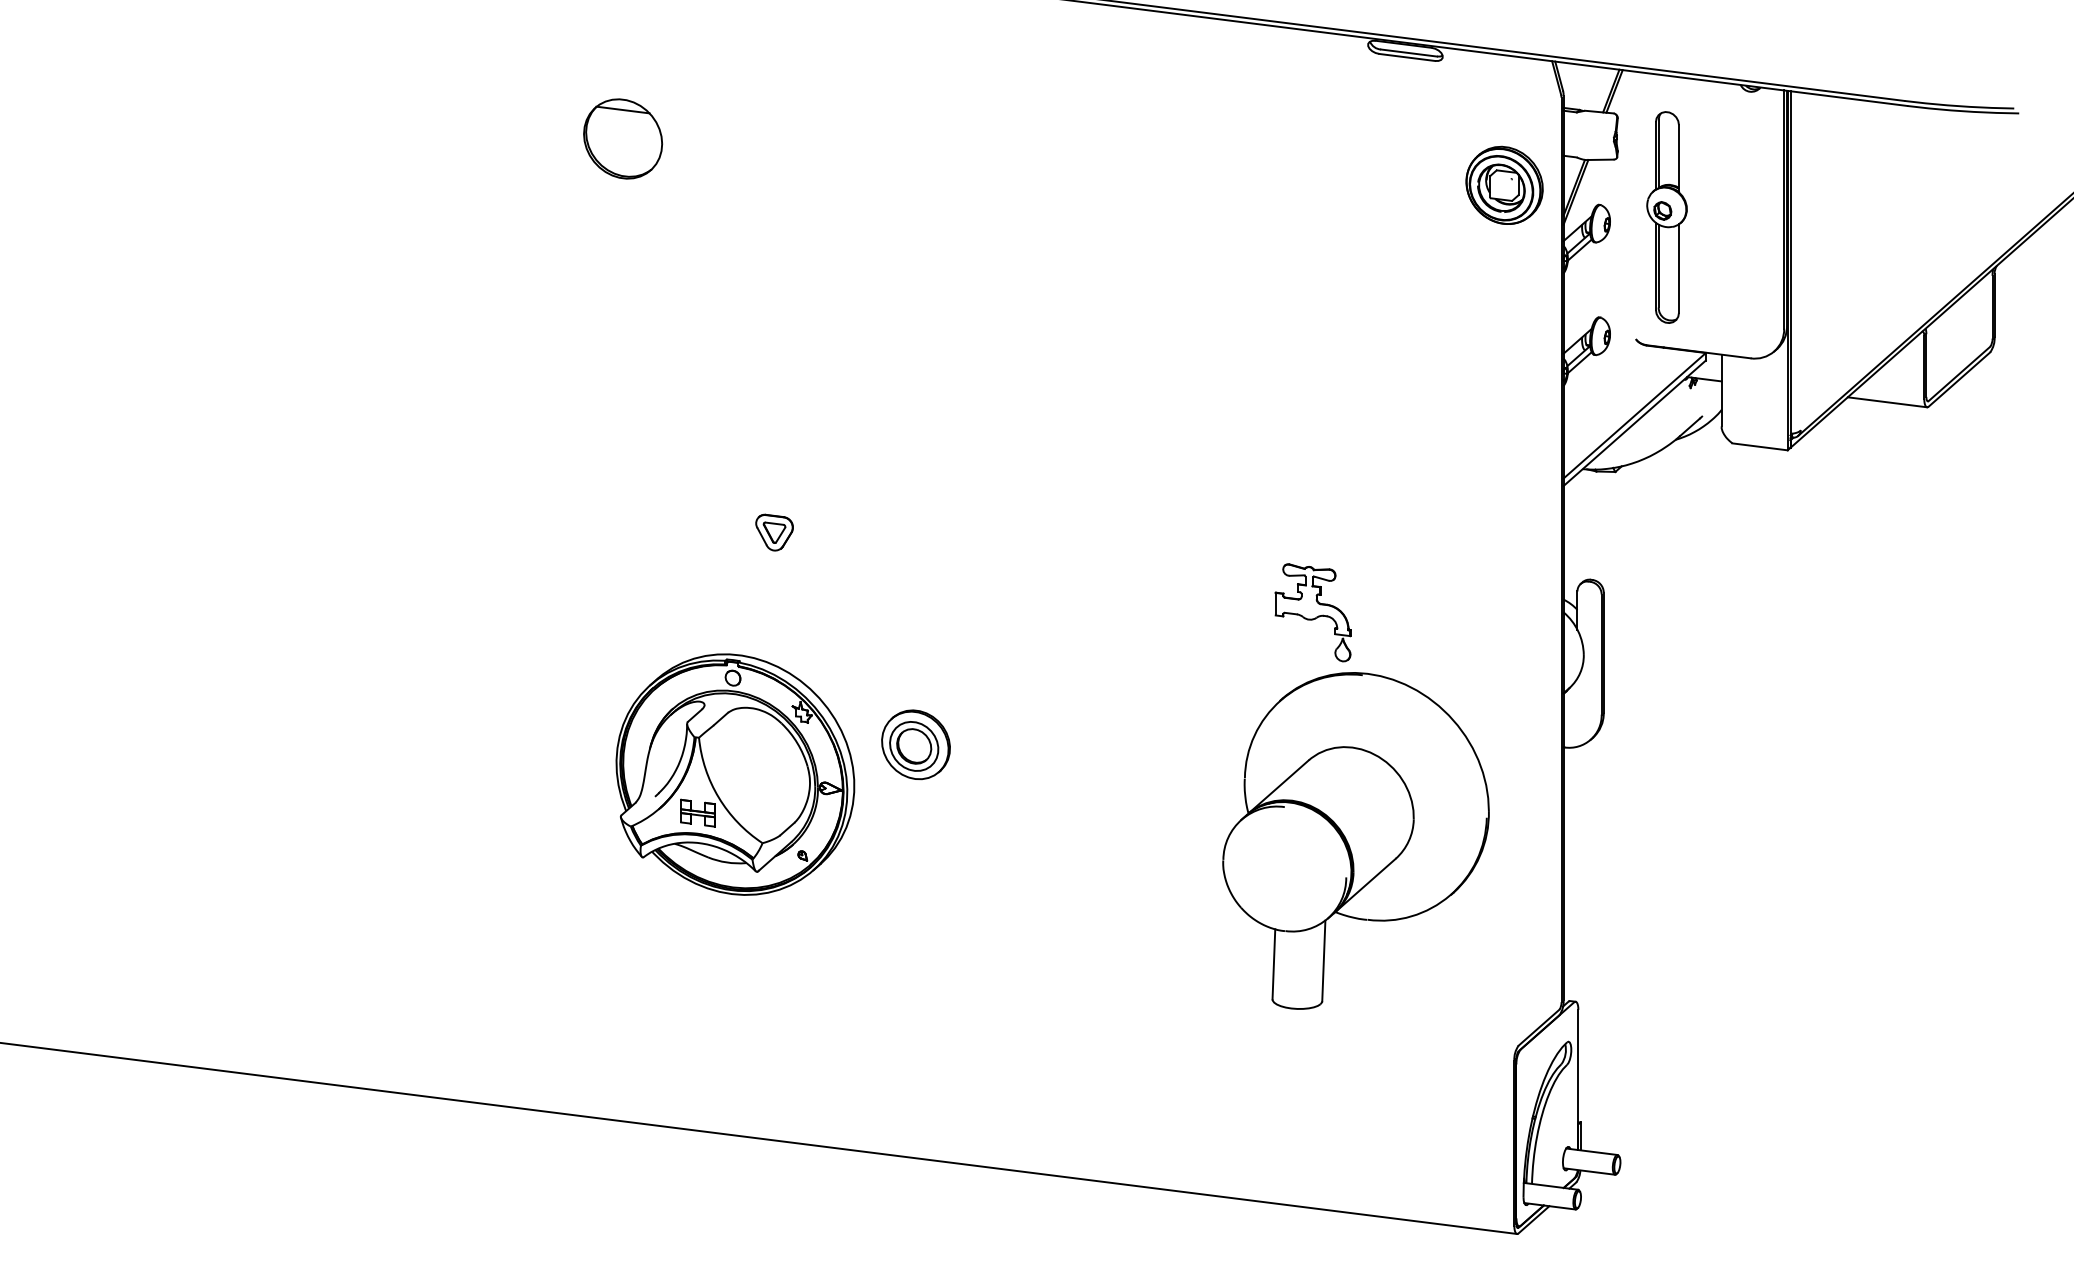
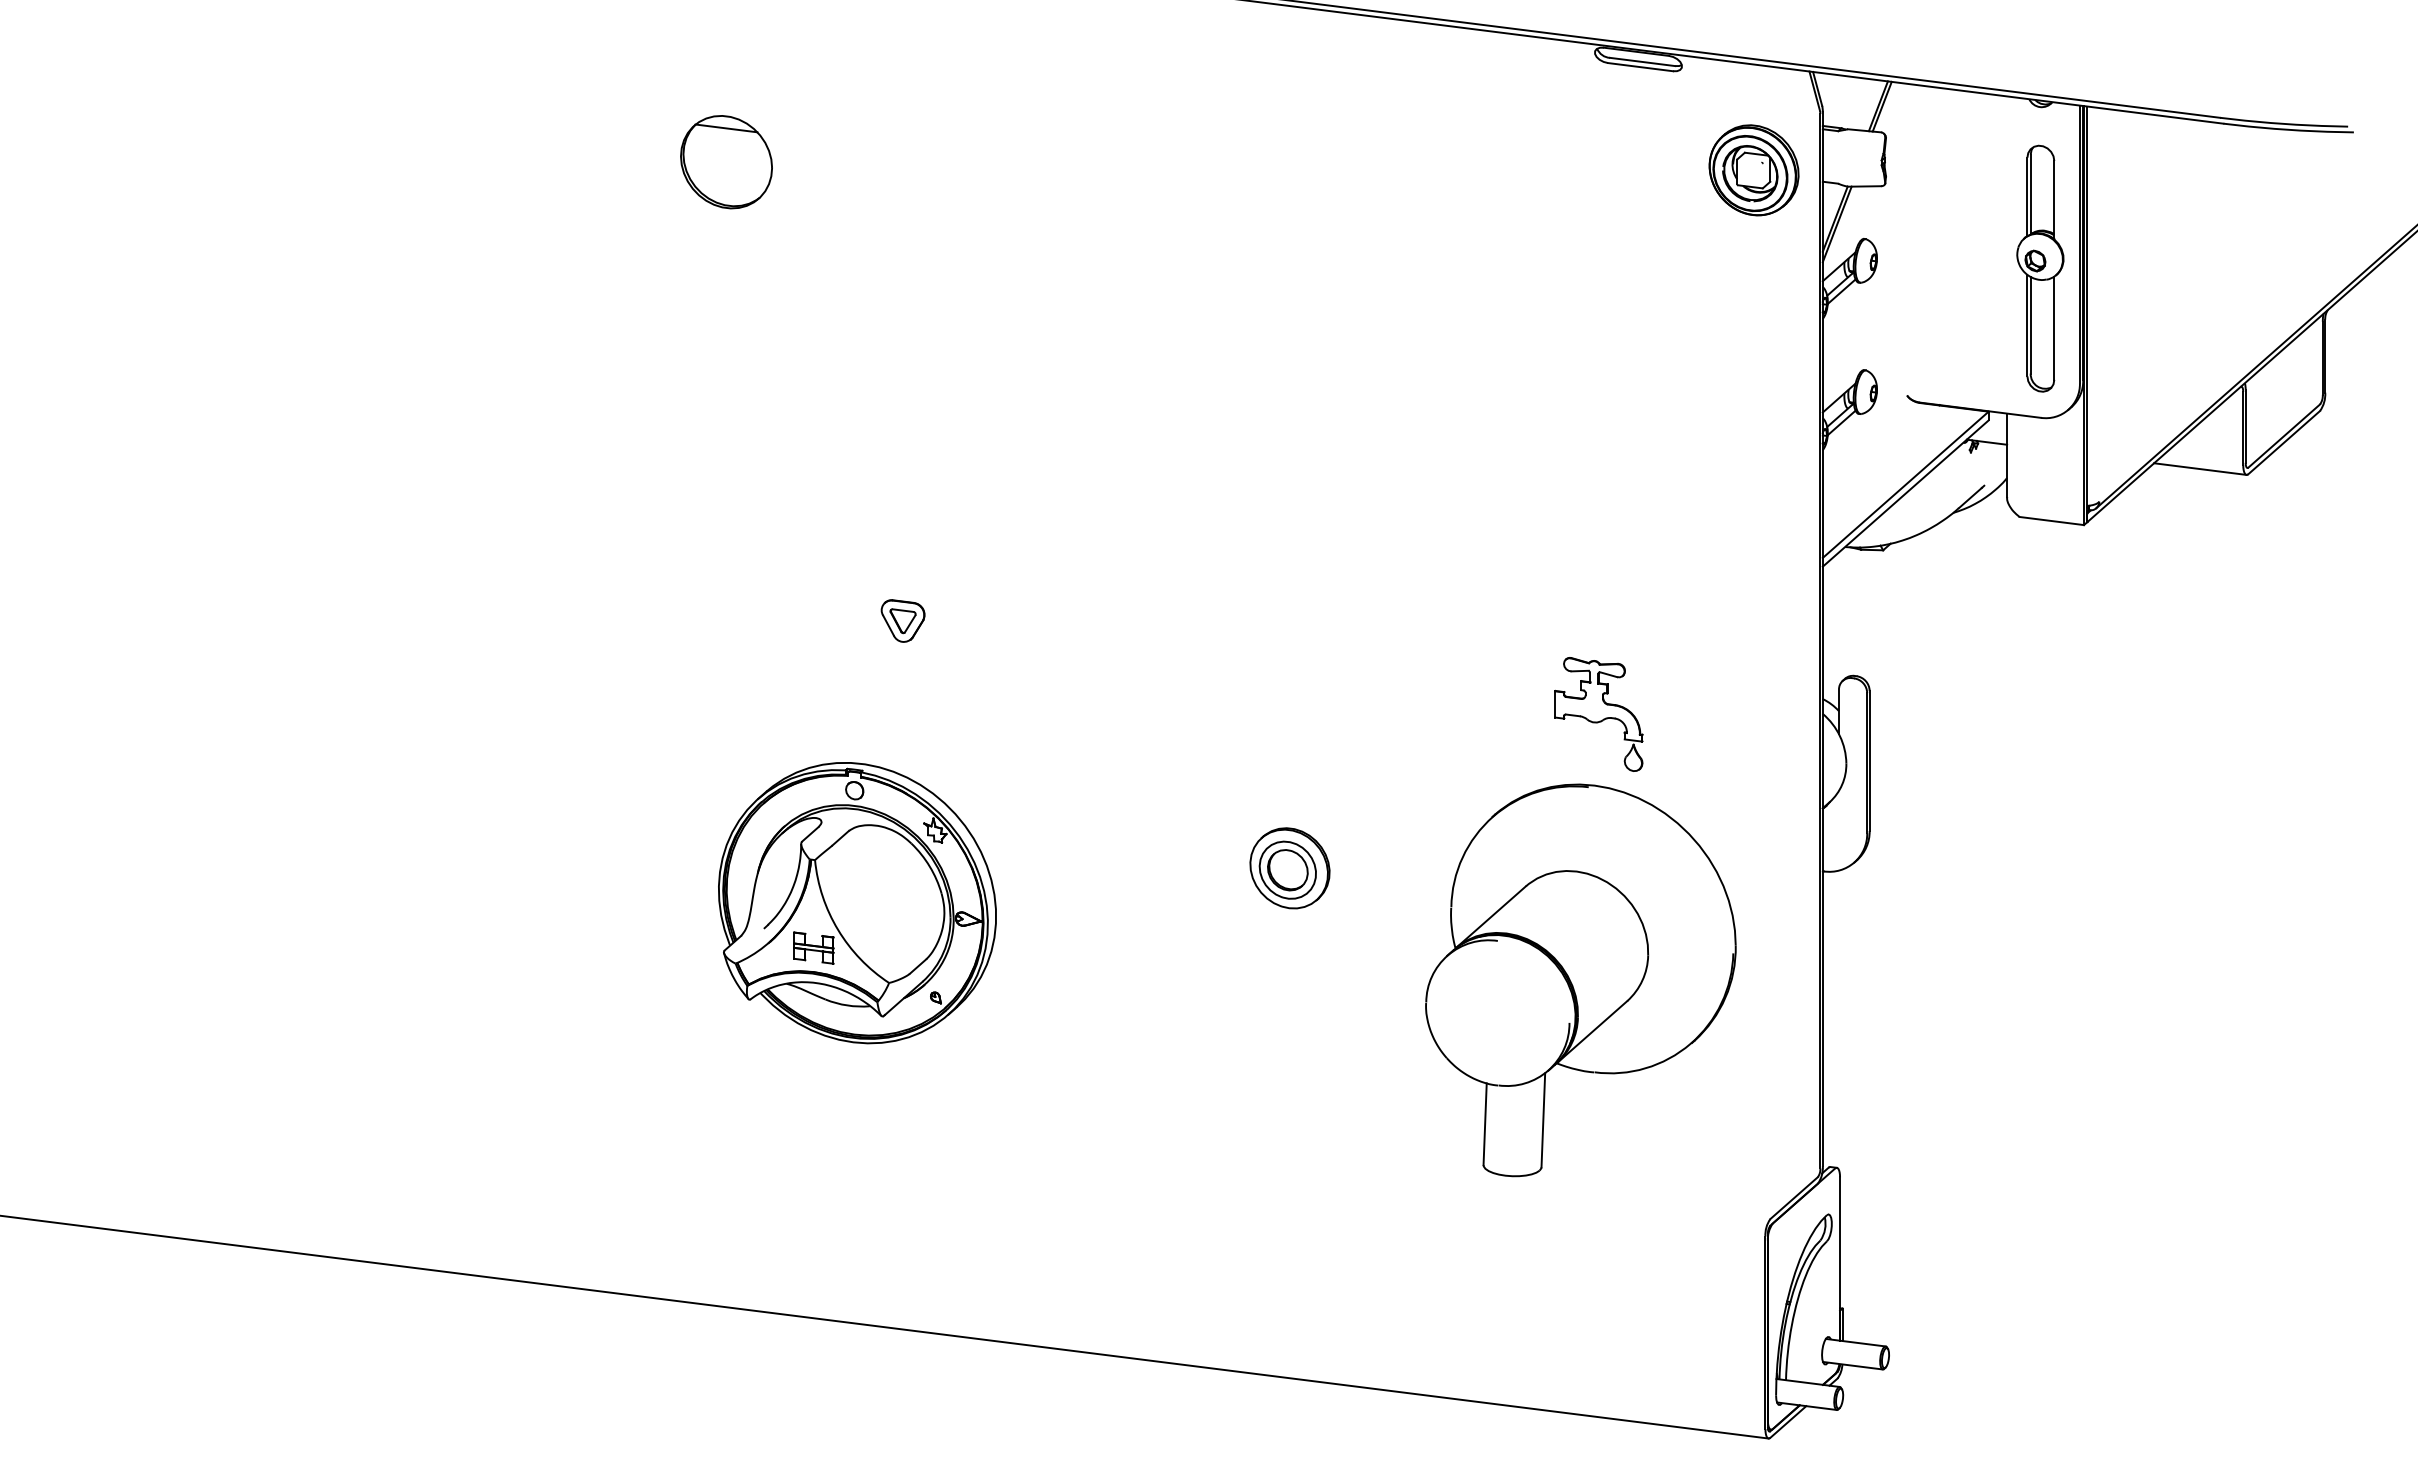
part: (1504, 185) -> (1753, 170), moved
part: (1667, 217) -> (2040, 268), moved
part: (1312, 612) -> (1598, 714), moved
part: (915, 744) -> (1289, 868), moved

